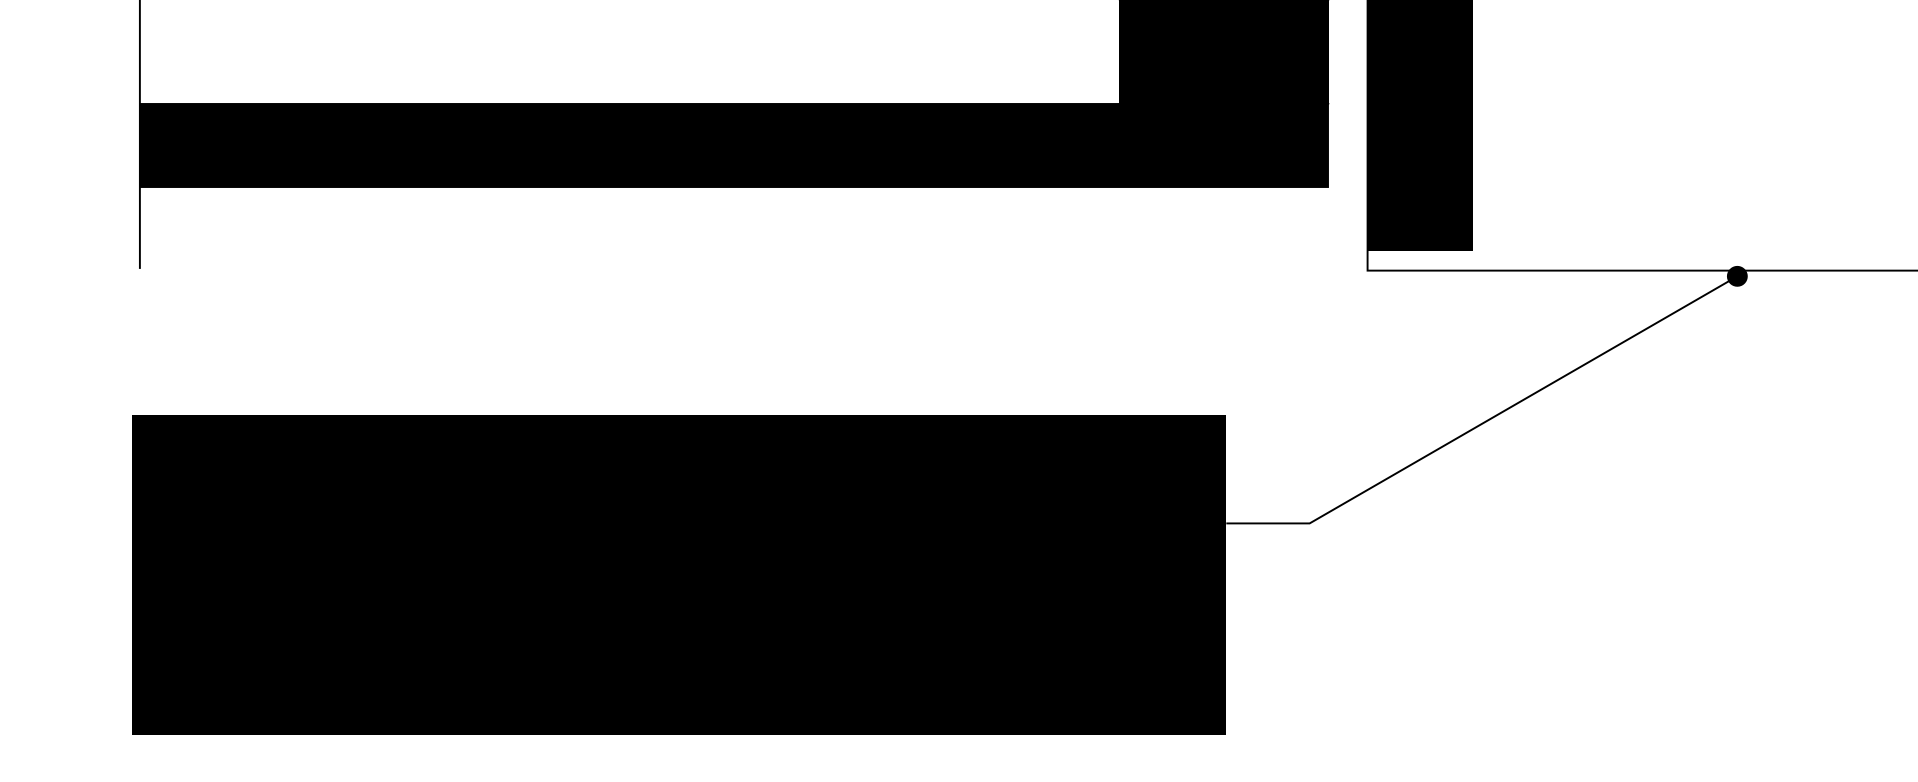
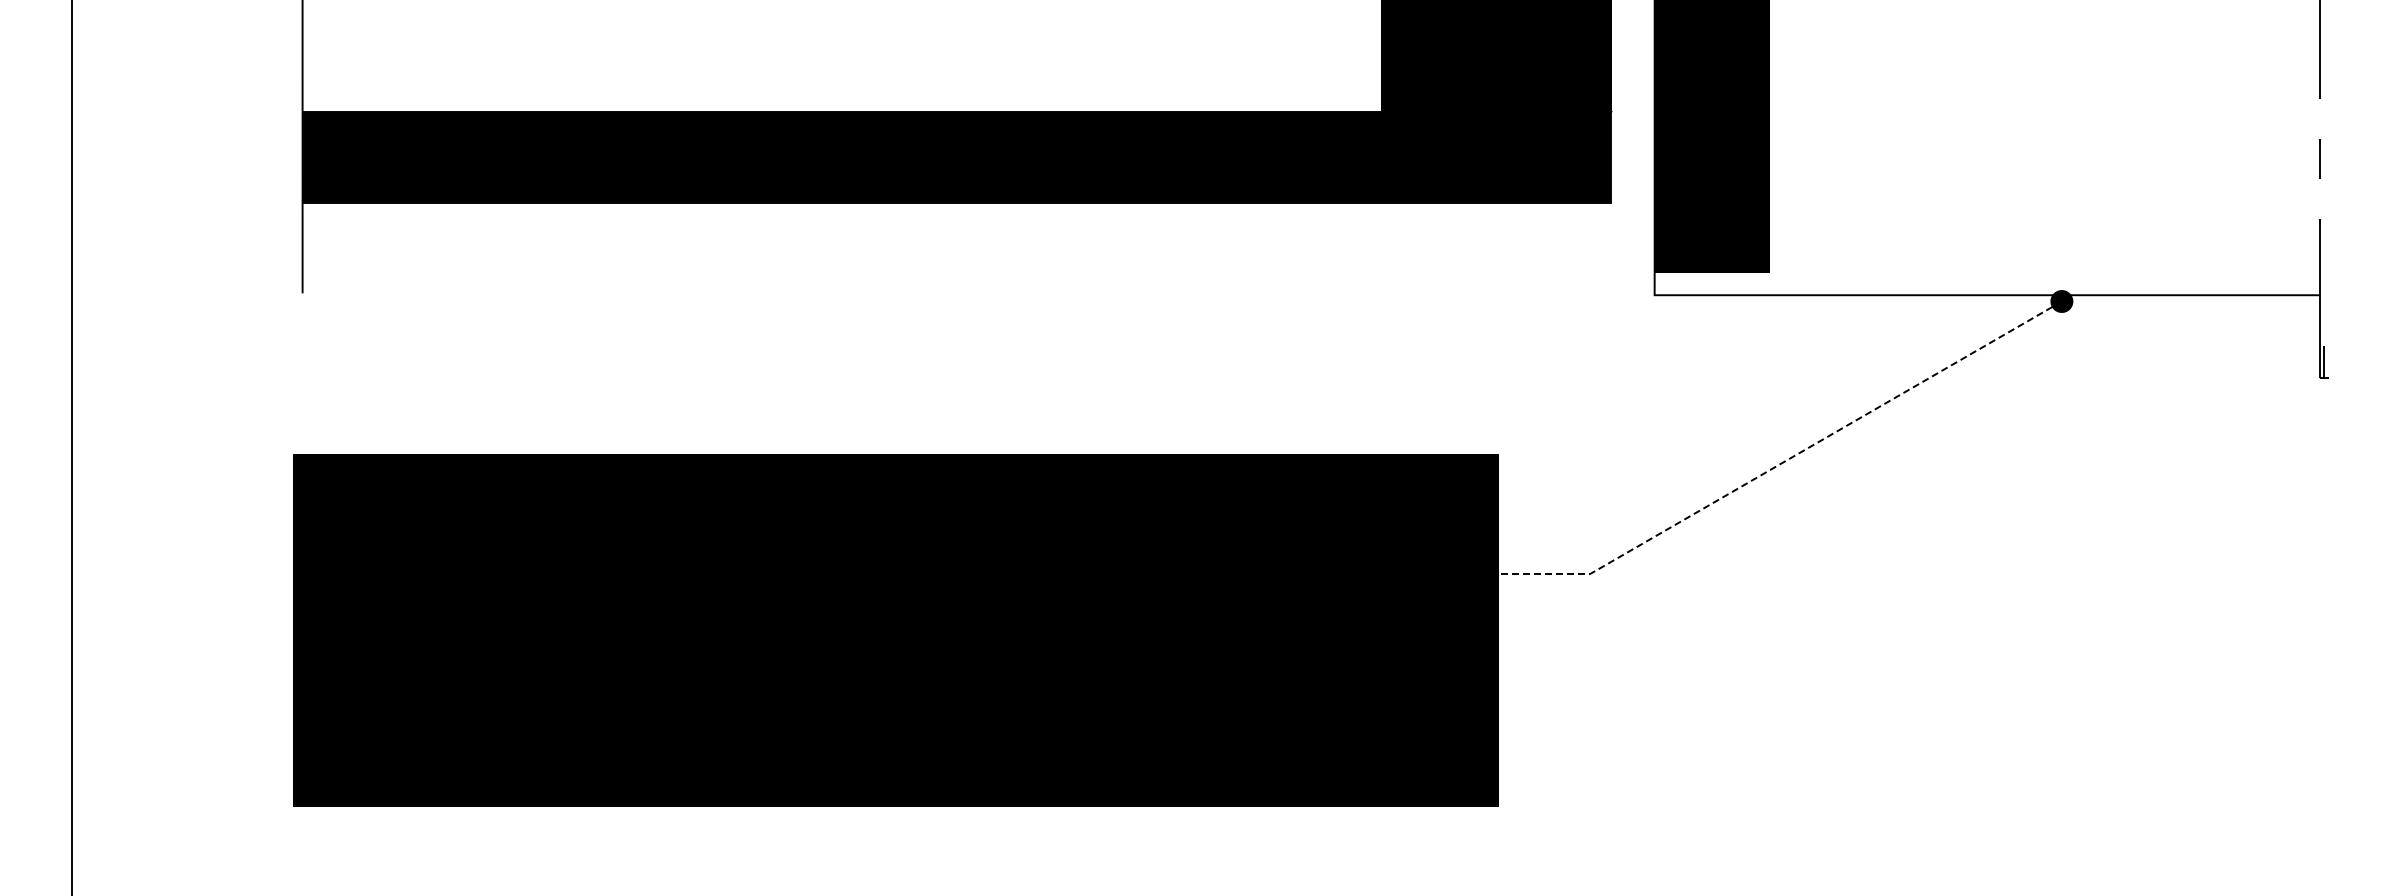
line: (1486, 421) -> (1785, 461), solid -> dashed

